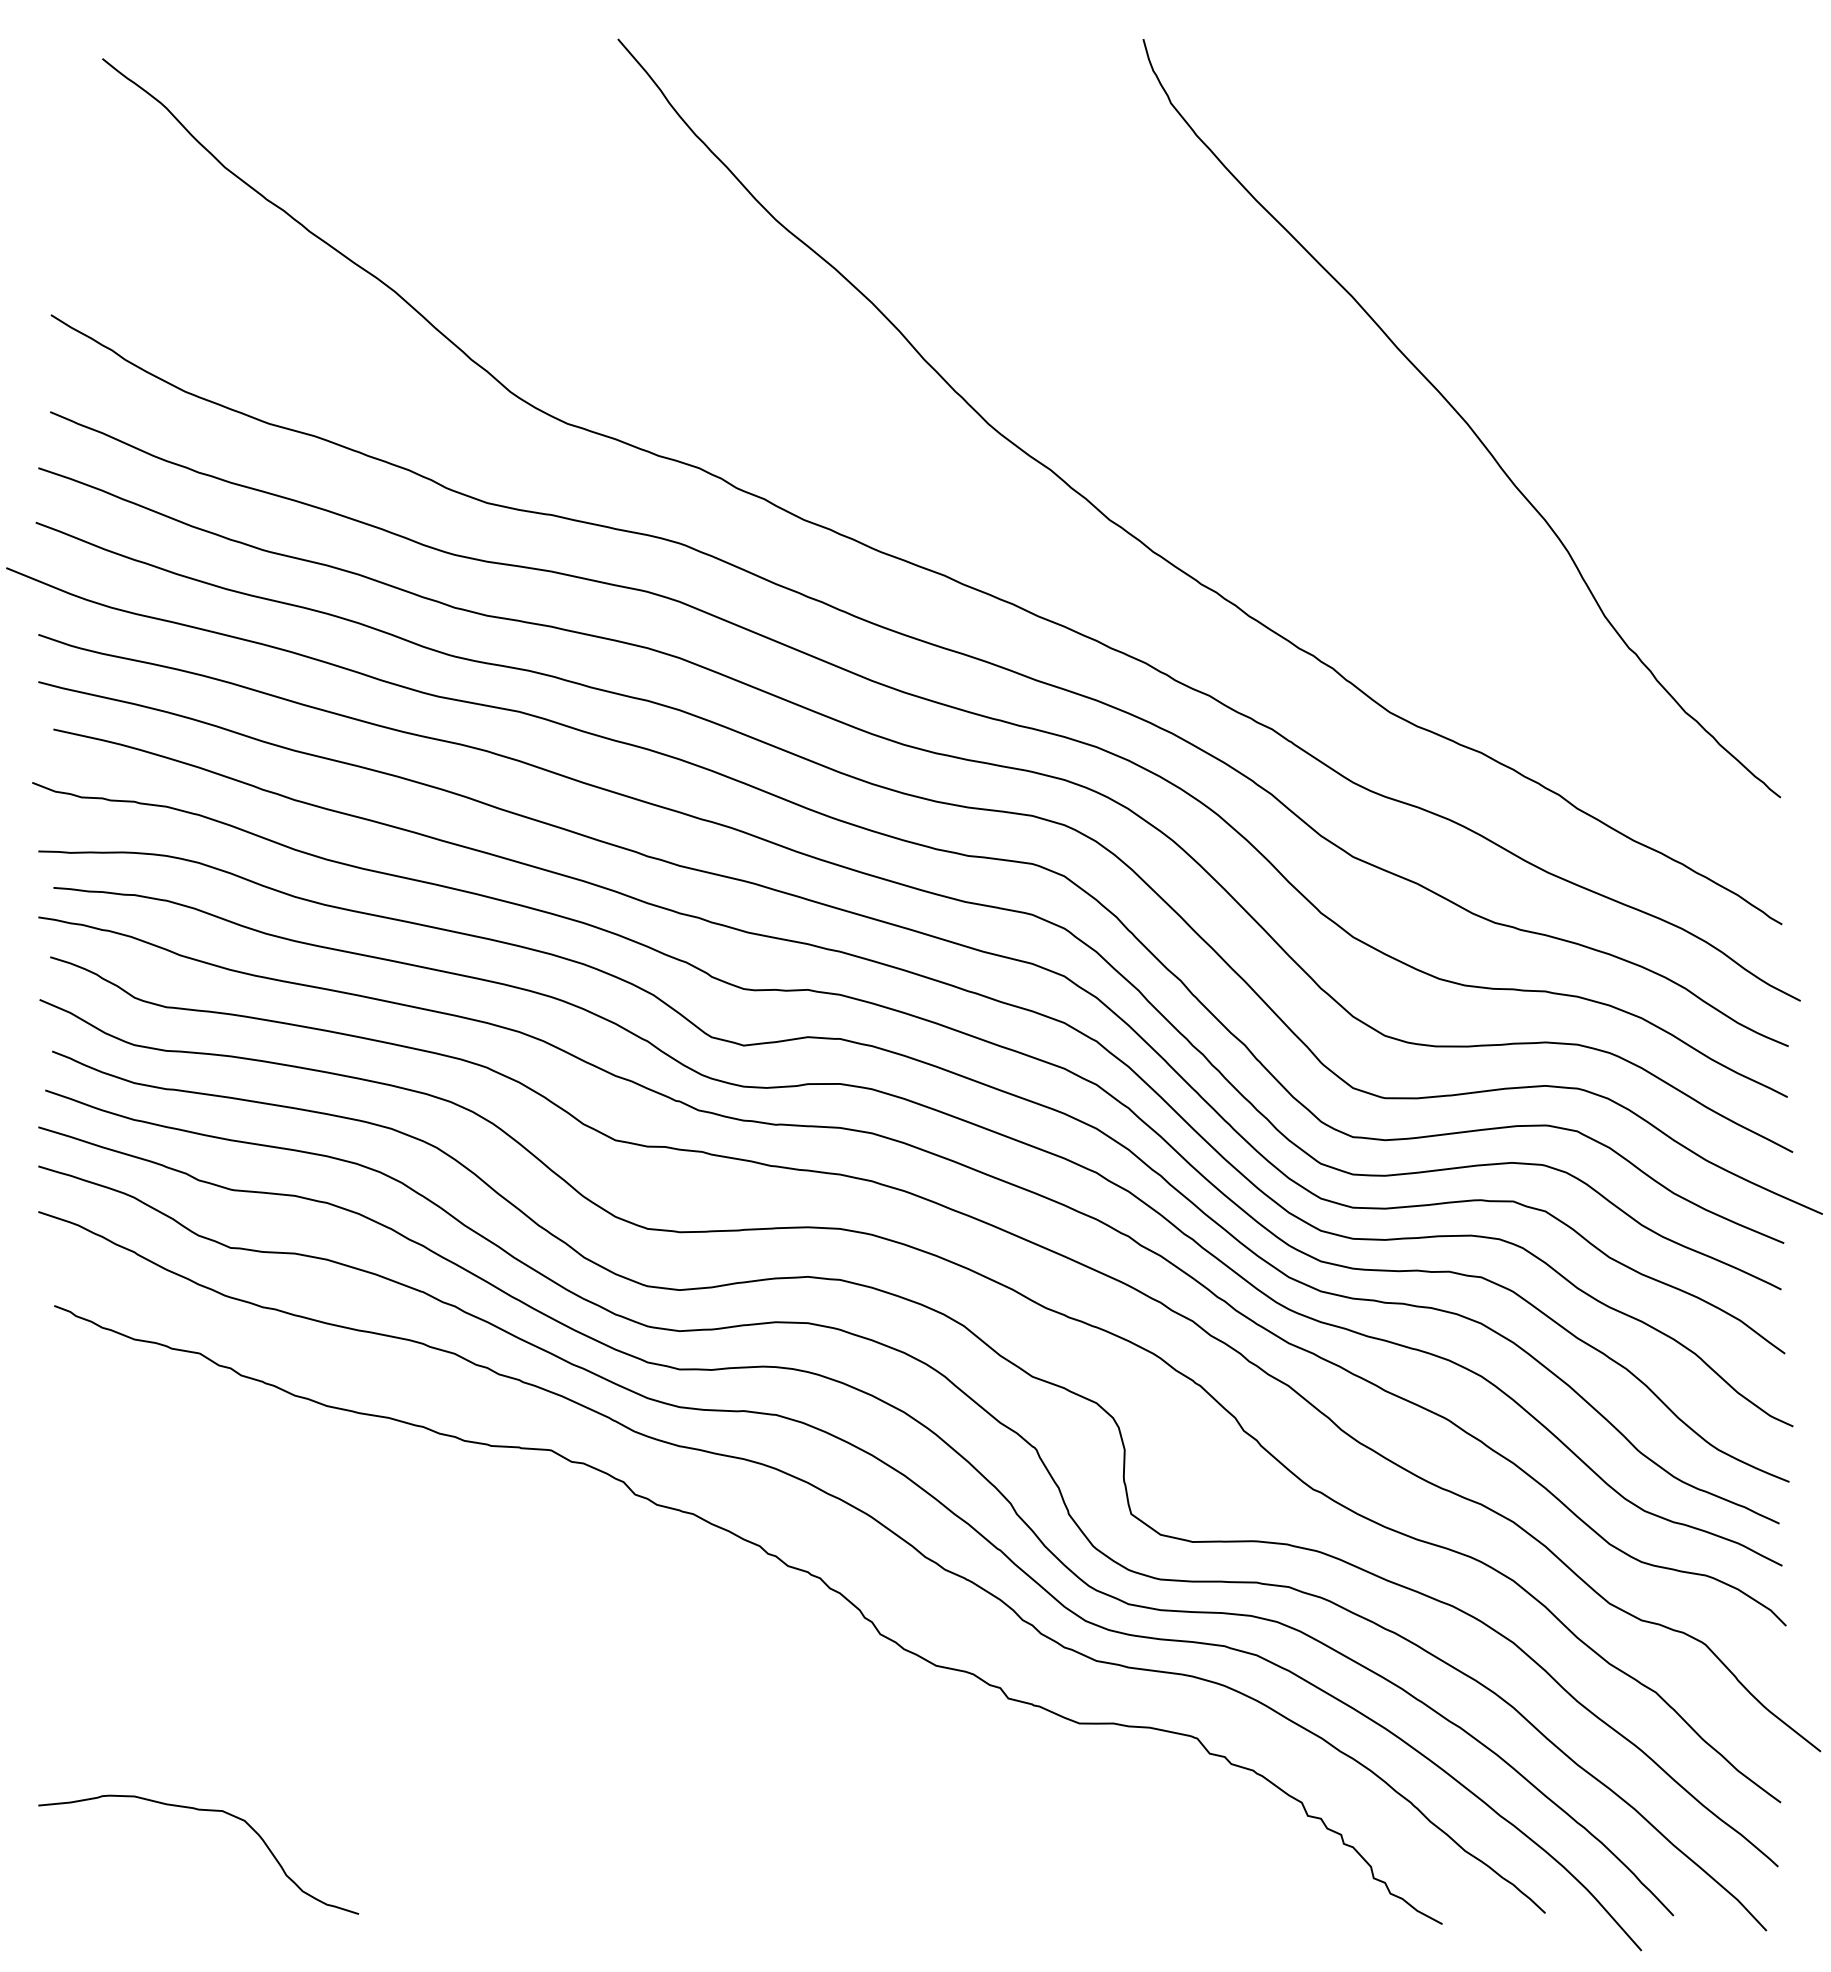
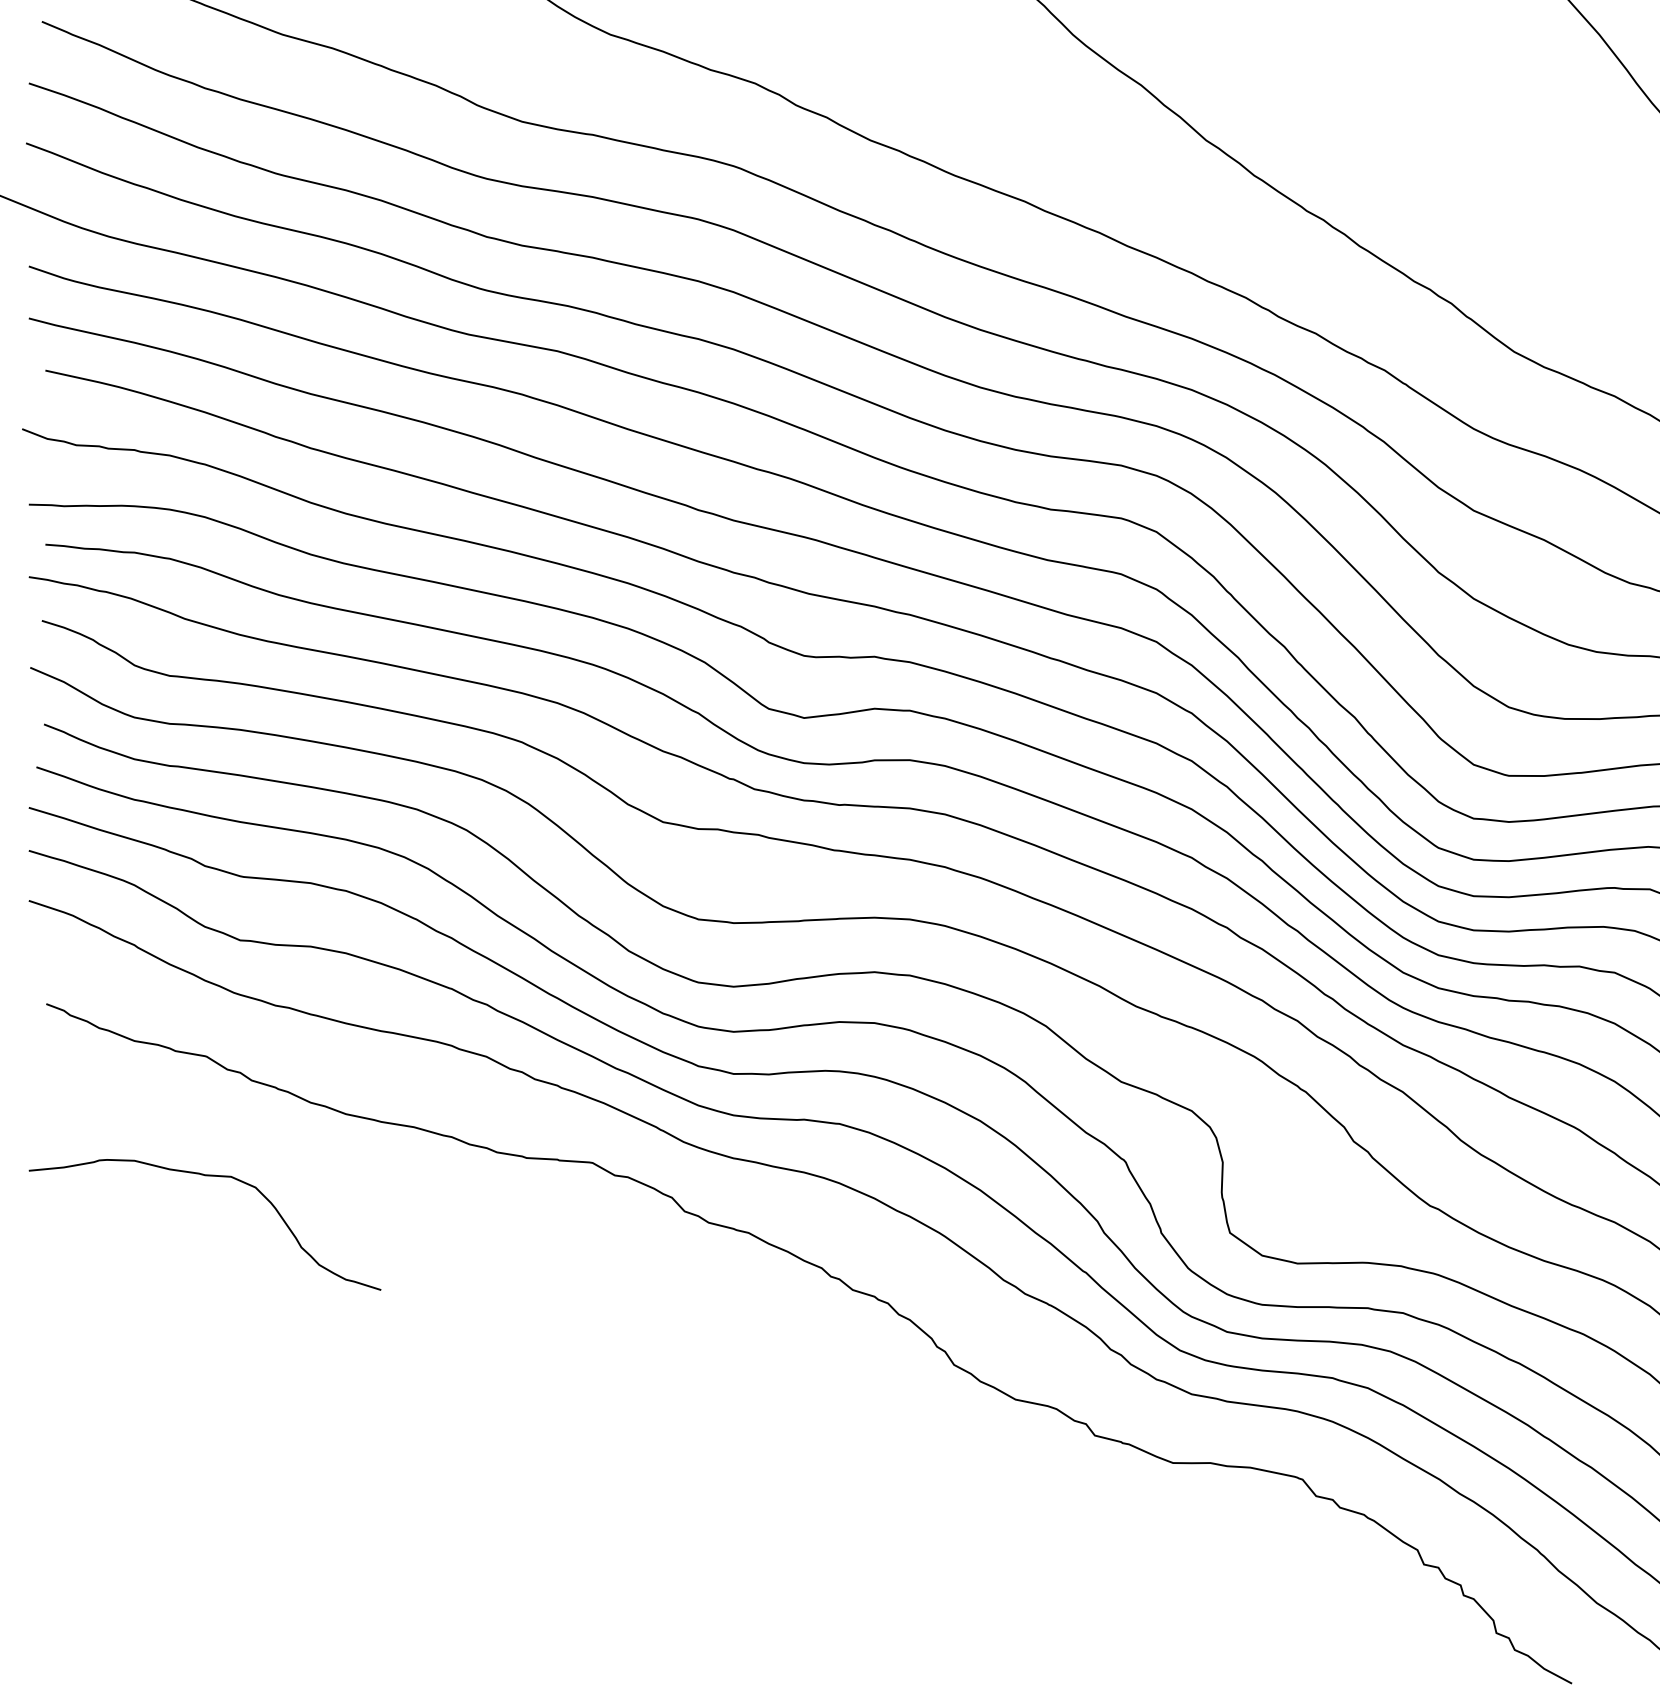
curve: (198, 1810) -> (204, 1176), moved

